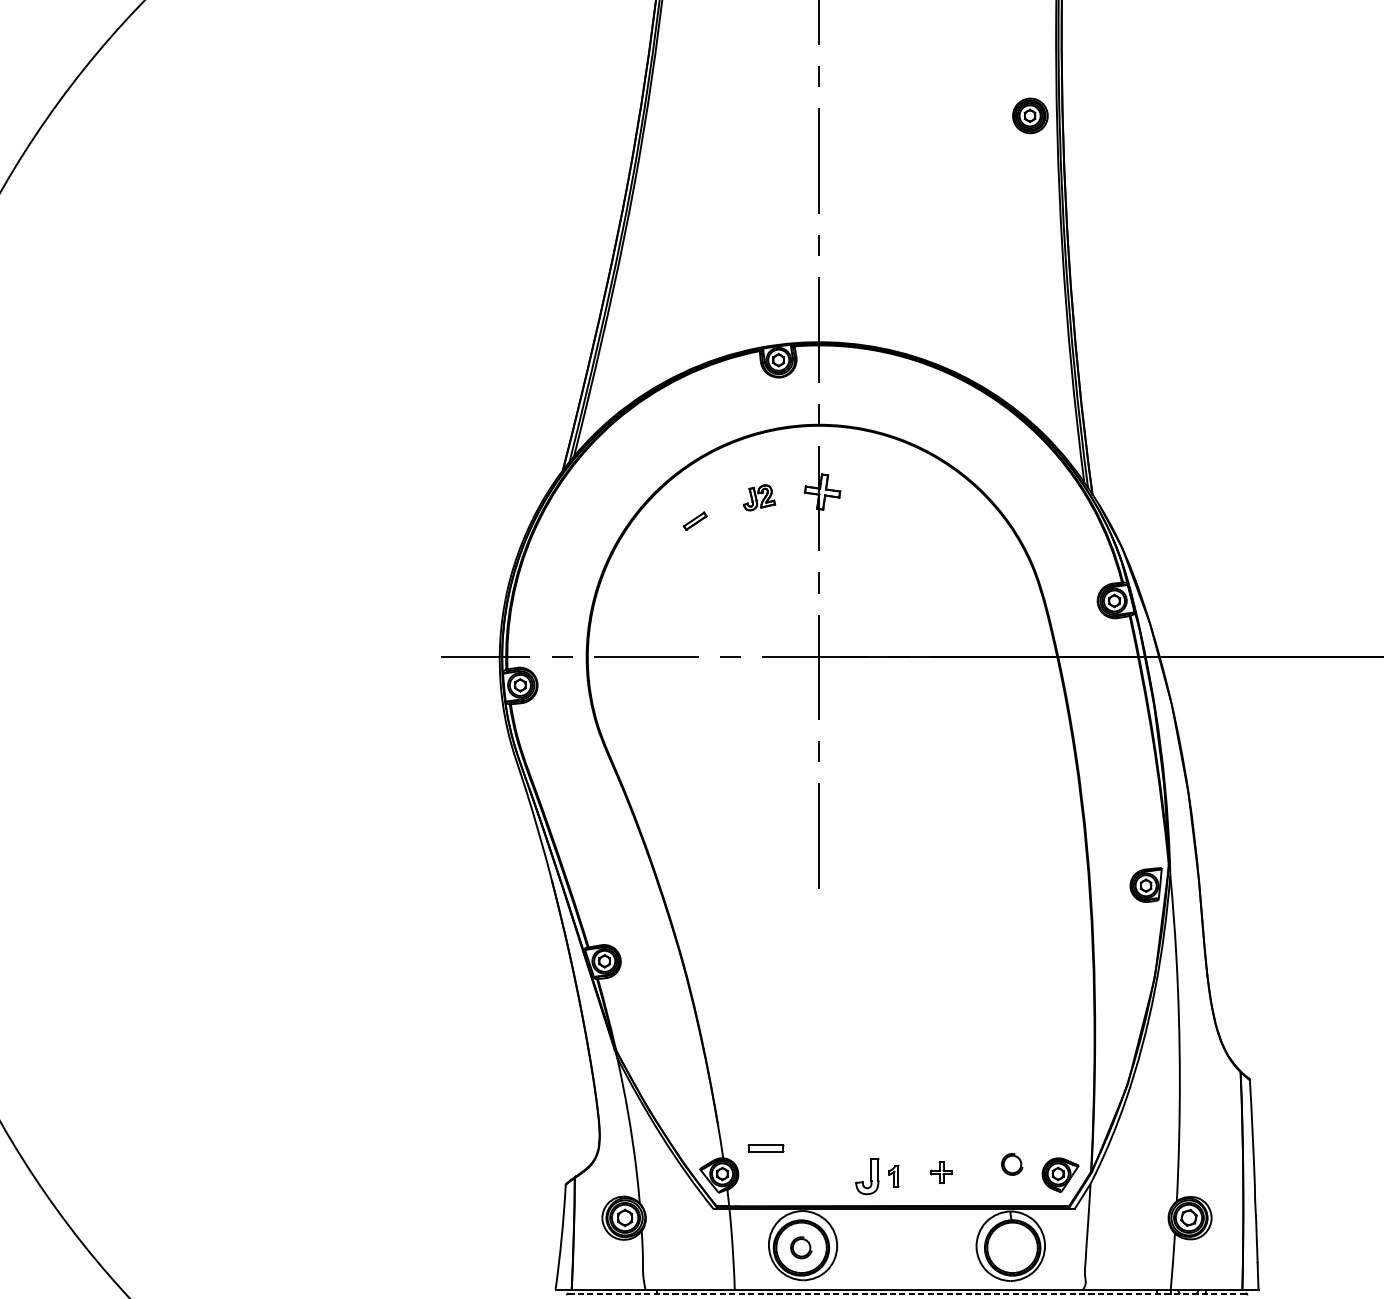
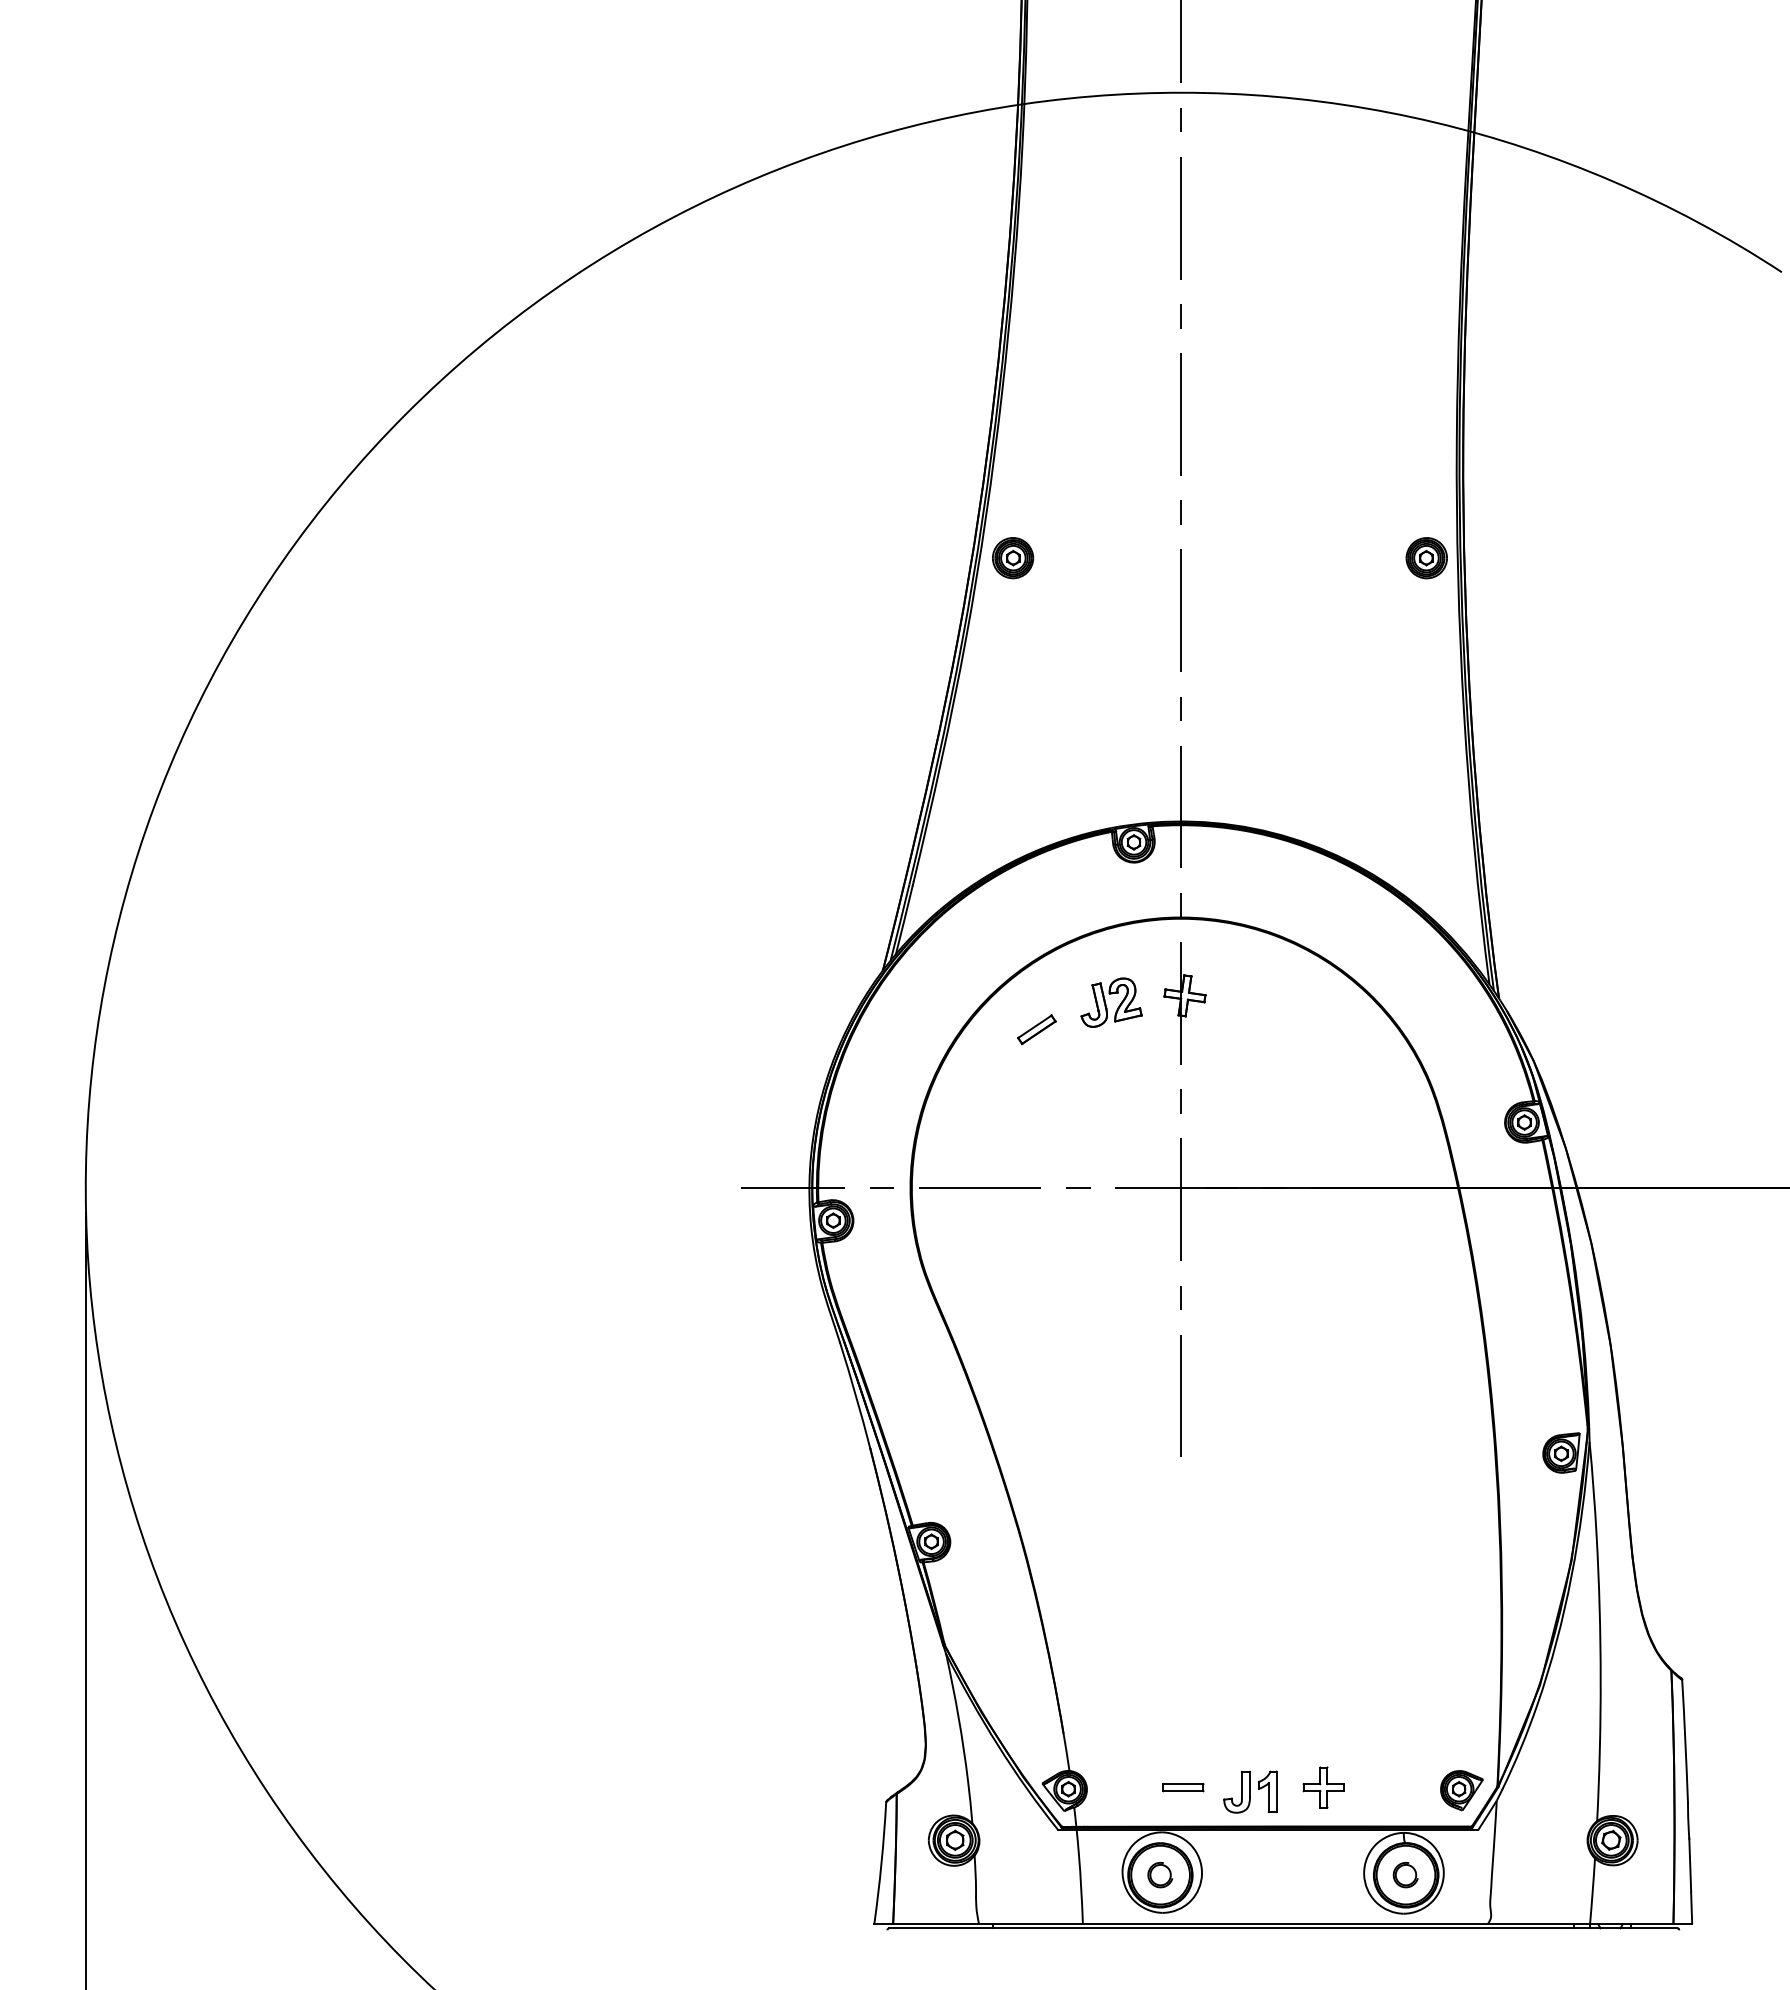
part: (675, 116) -> (1013, 558), added
part: (759, 497) -> (1111, 1002), size x1.67
part: (694, 521) -> (1036, 1029), size x1.43
part: (766, 1148) -> (1183, 1787), moved
part: (1012, 1164) -> (1405, 1875), moved
part: (941, 1172) -> (1323, 1787), size x1.67
part: (893, 1175) -> (1267, 1791), size x1.67
line: (907, 1293) -> (1283, 1928), dashed -> solid

